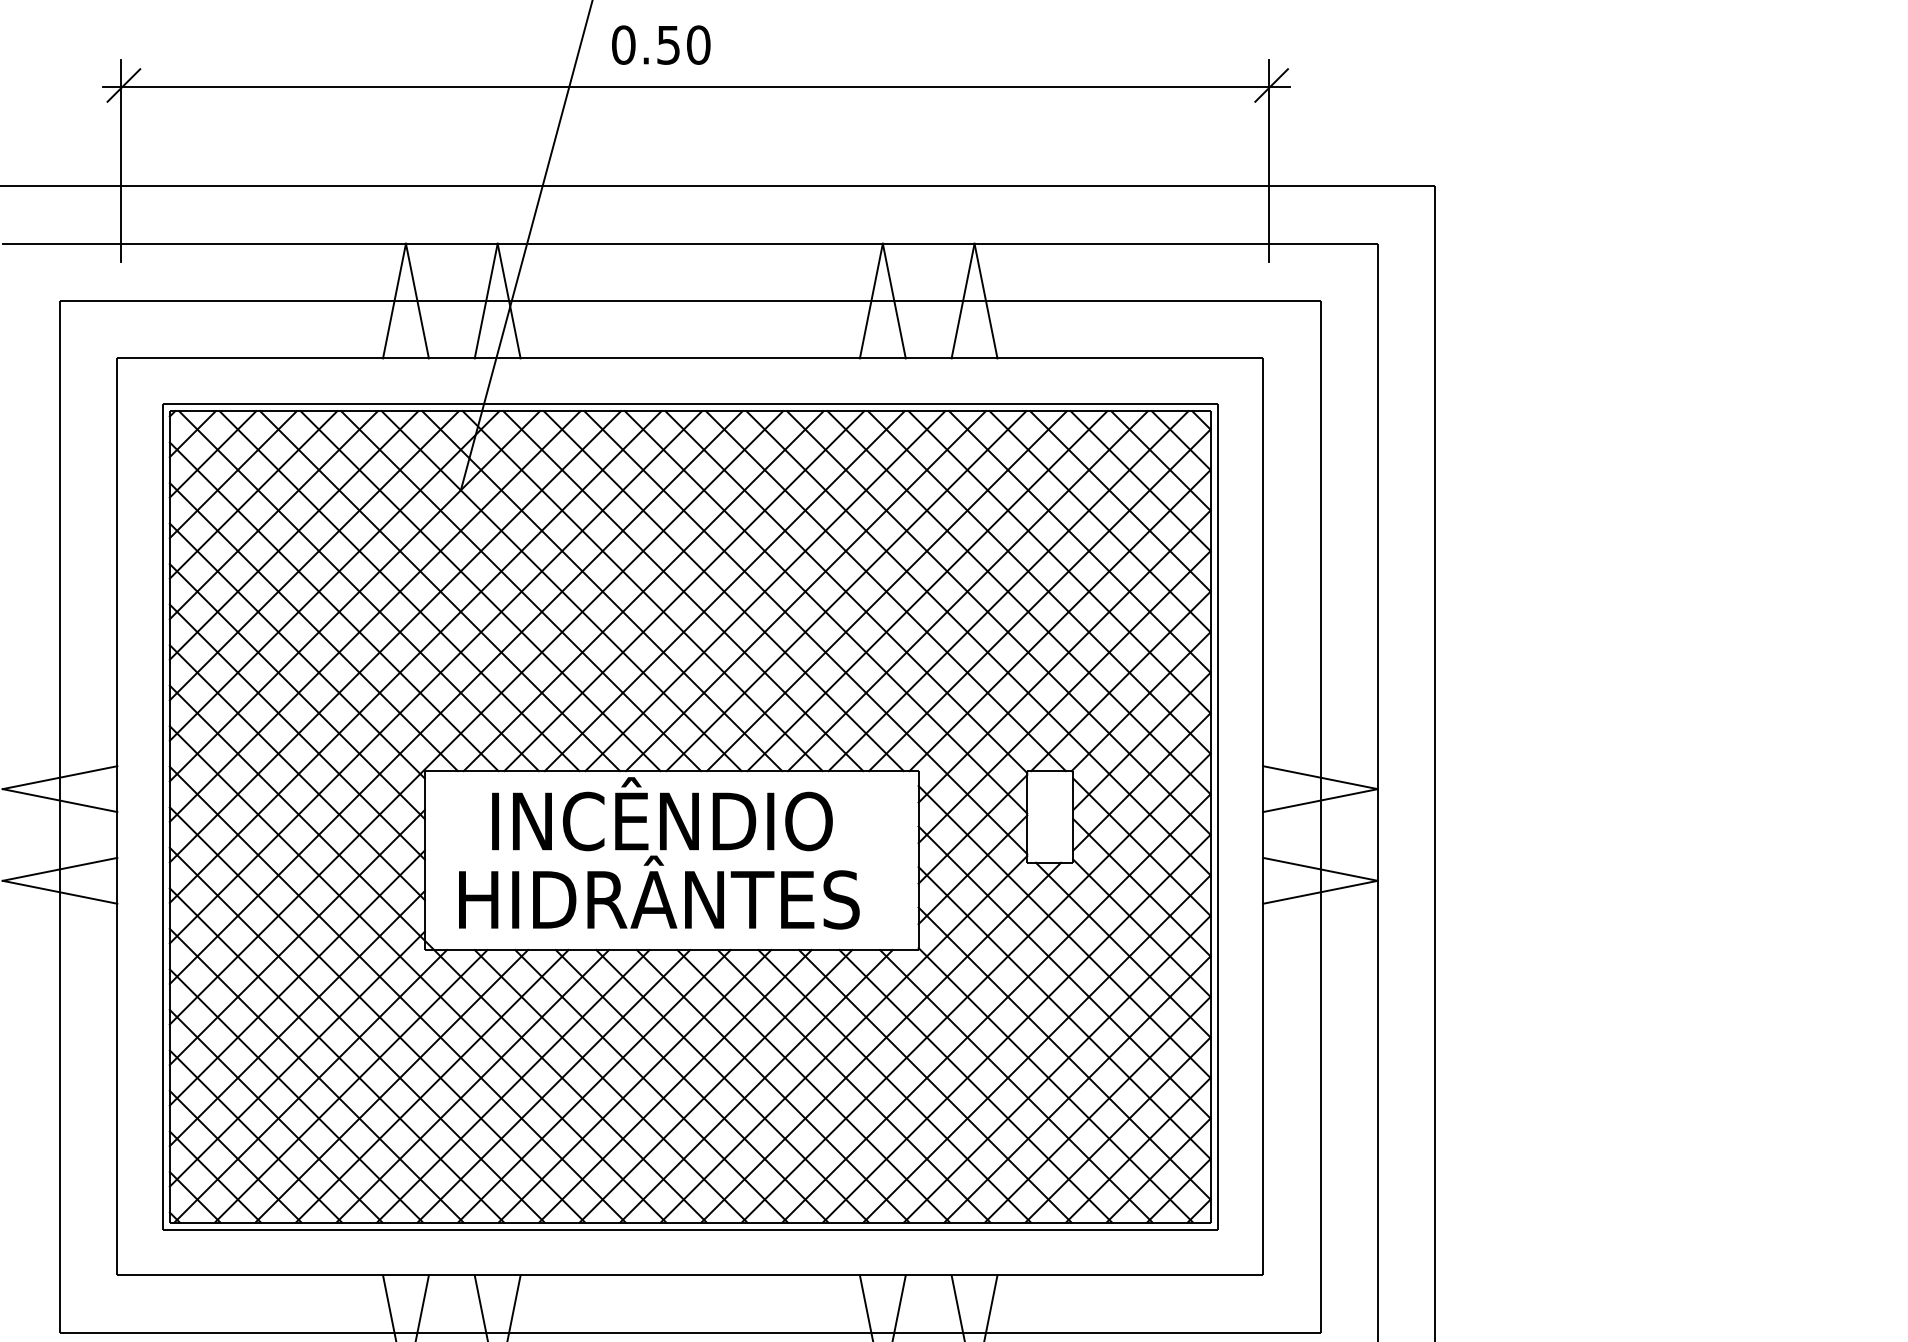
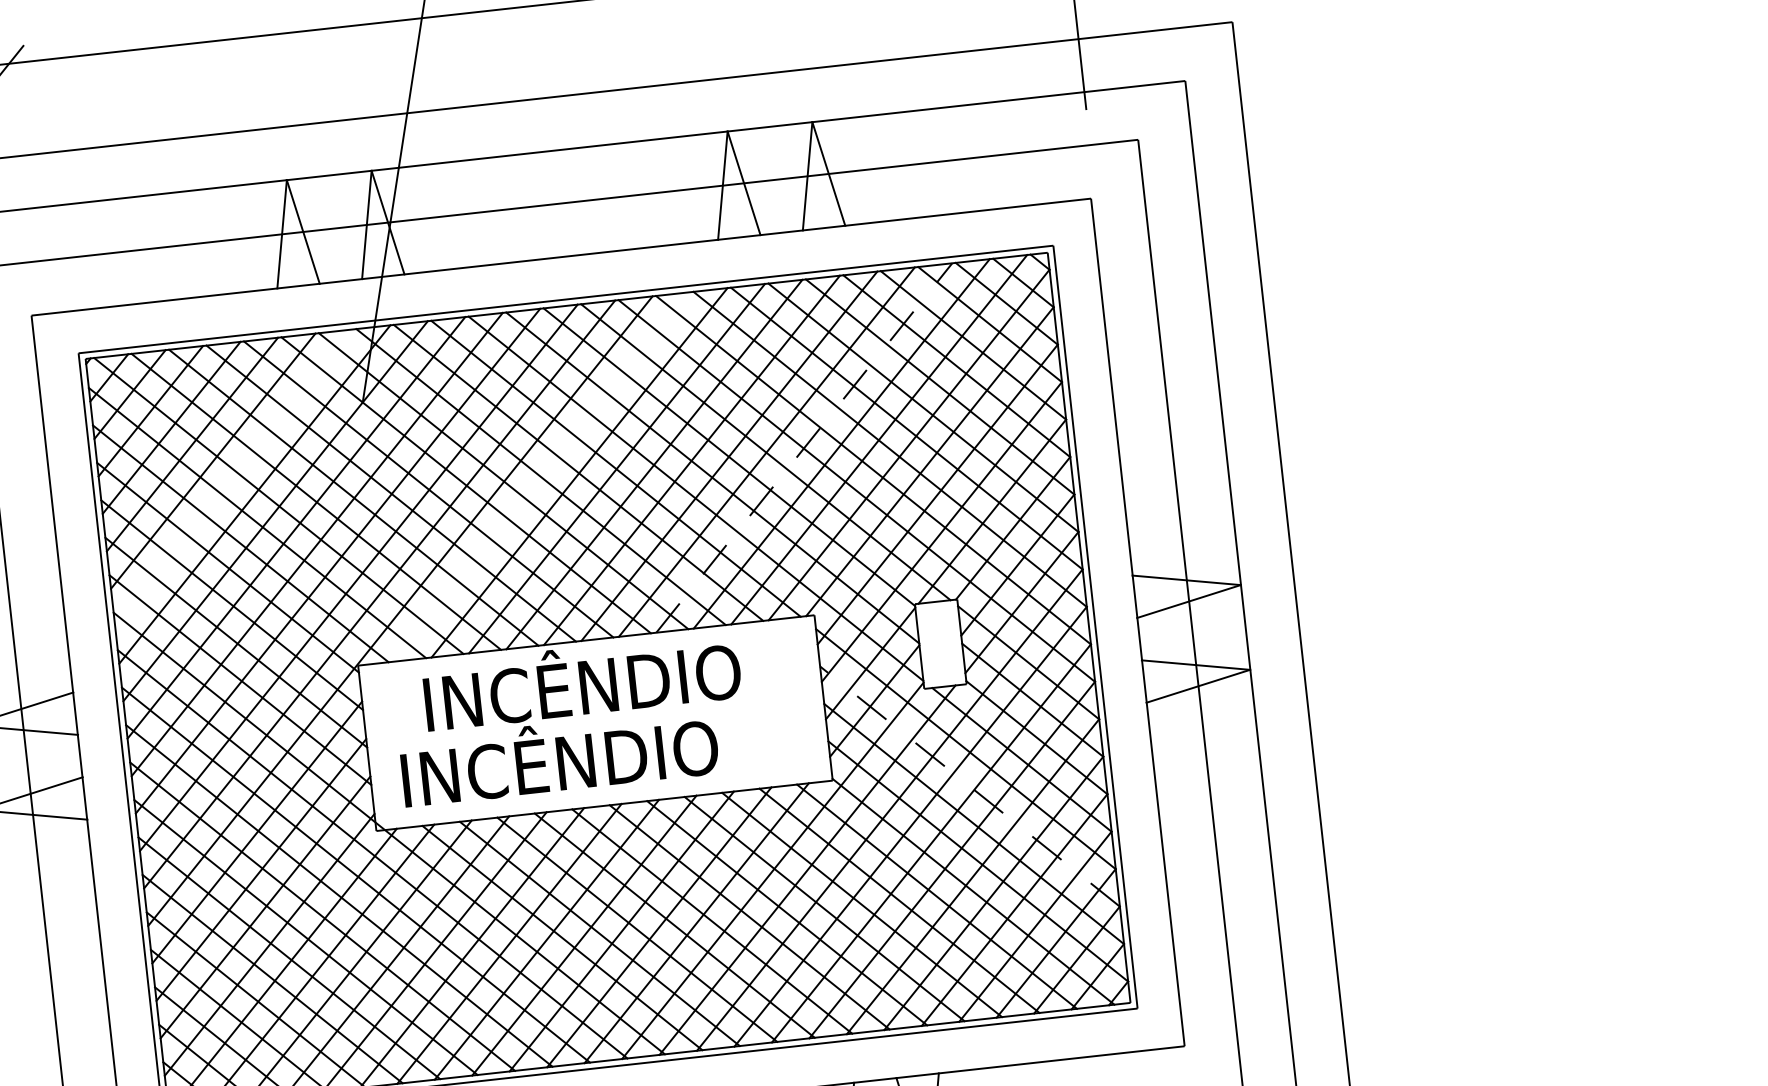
line: (121, 161) -> (15, 133), removed
line: (313, 555) -> (233, 477), removed
line: (643, 591) -> (541, 477), removed
line: (927, 591) -> (804, 448), solid -> dashed
text: (662, 892) -> (590, 753), HIDRÂNTES -> INCÊNDIO
line: (1064, 972) -> (969, 786), solid -> dashed

